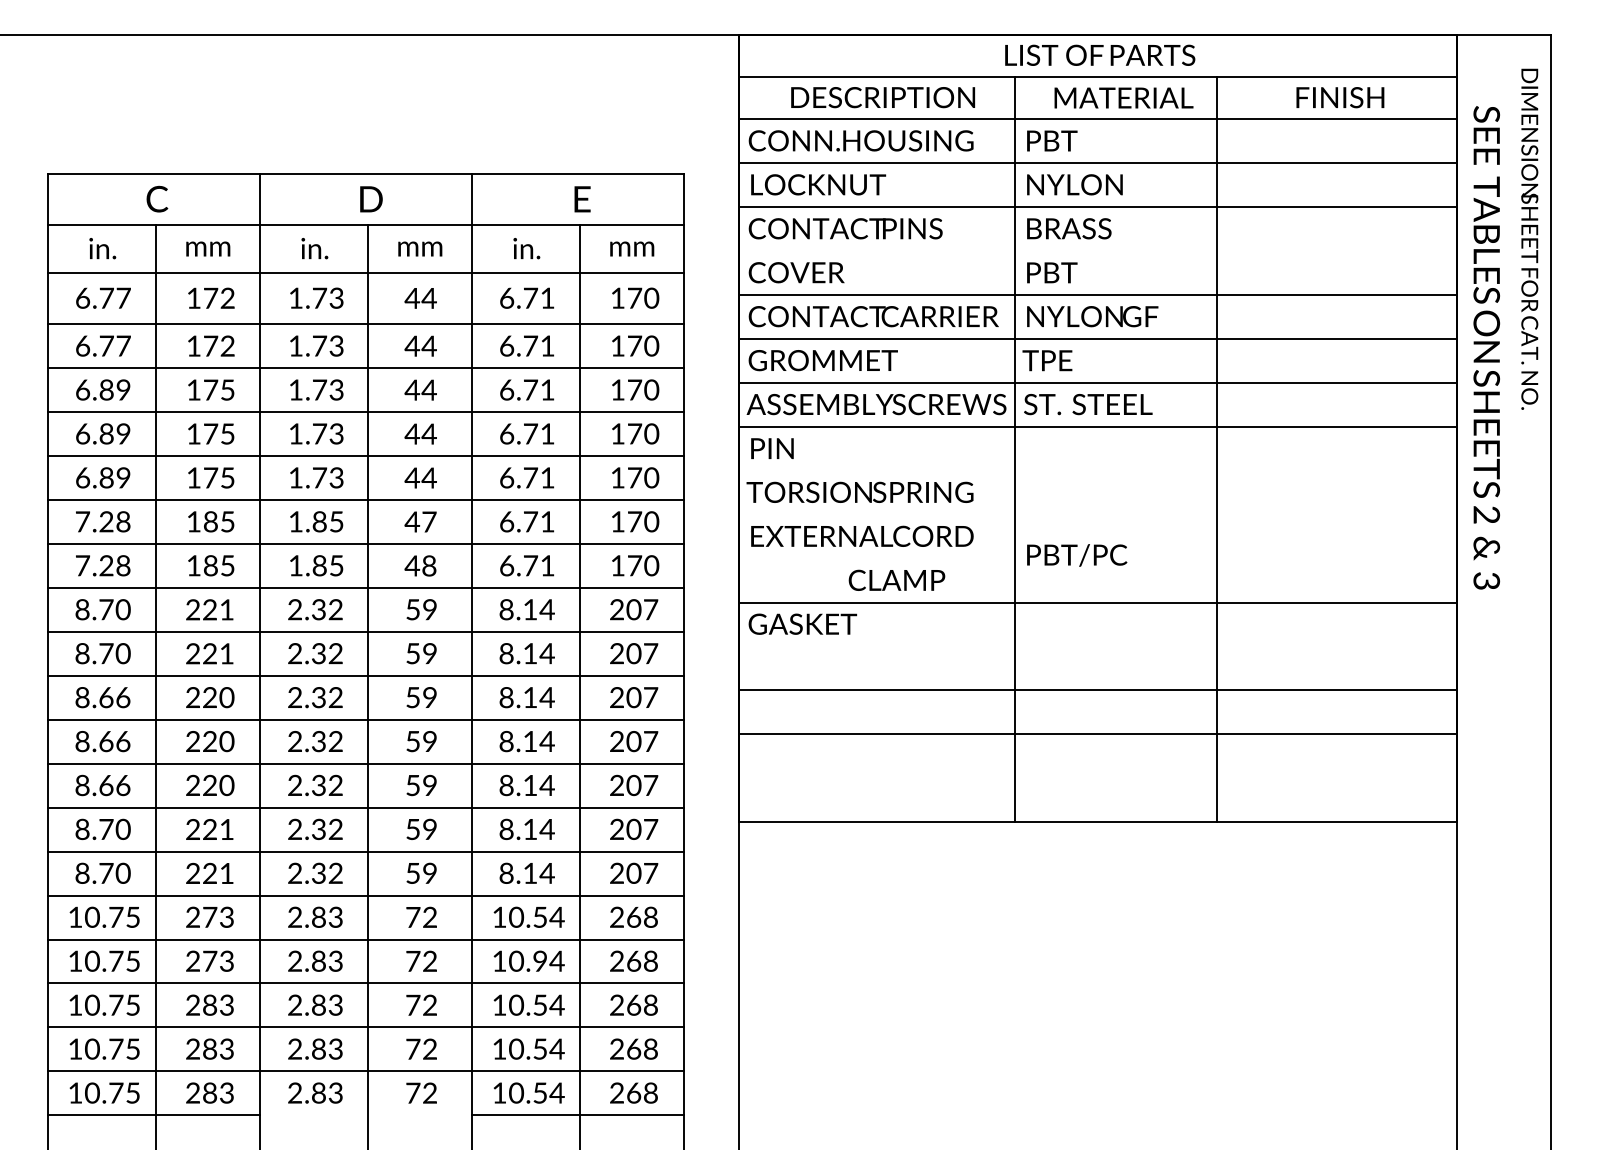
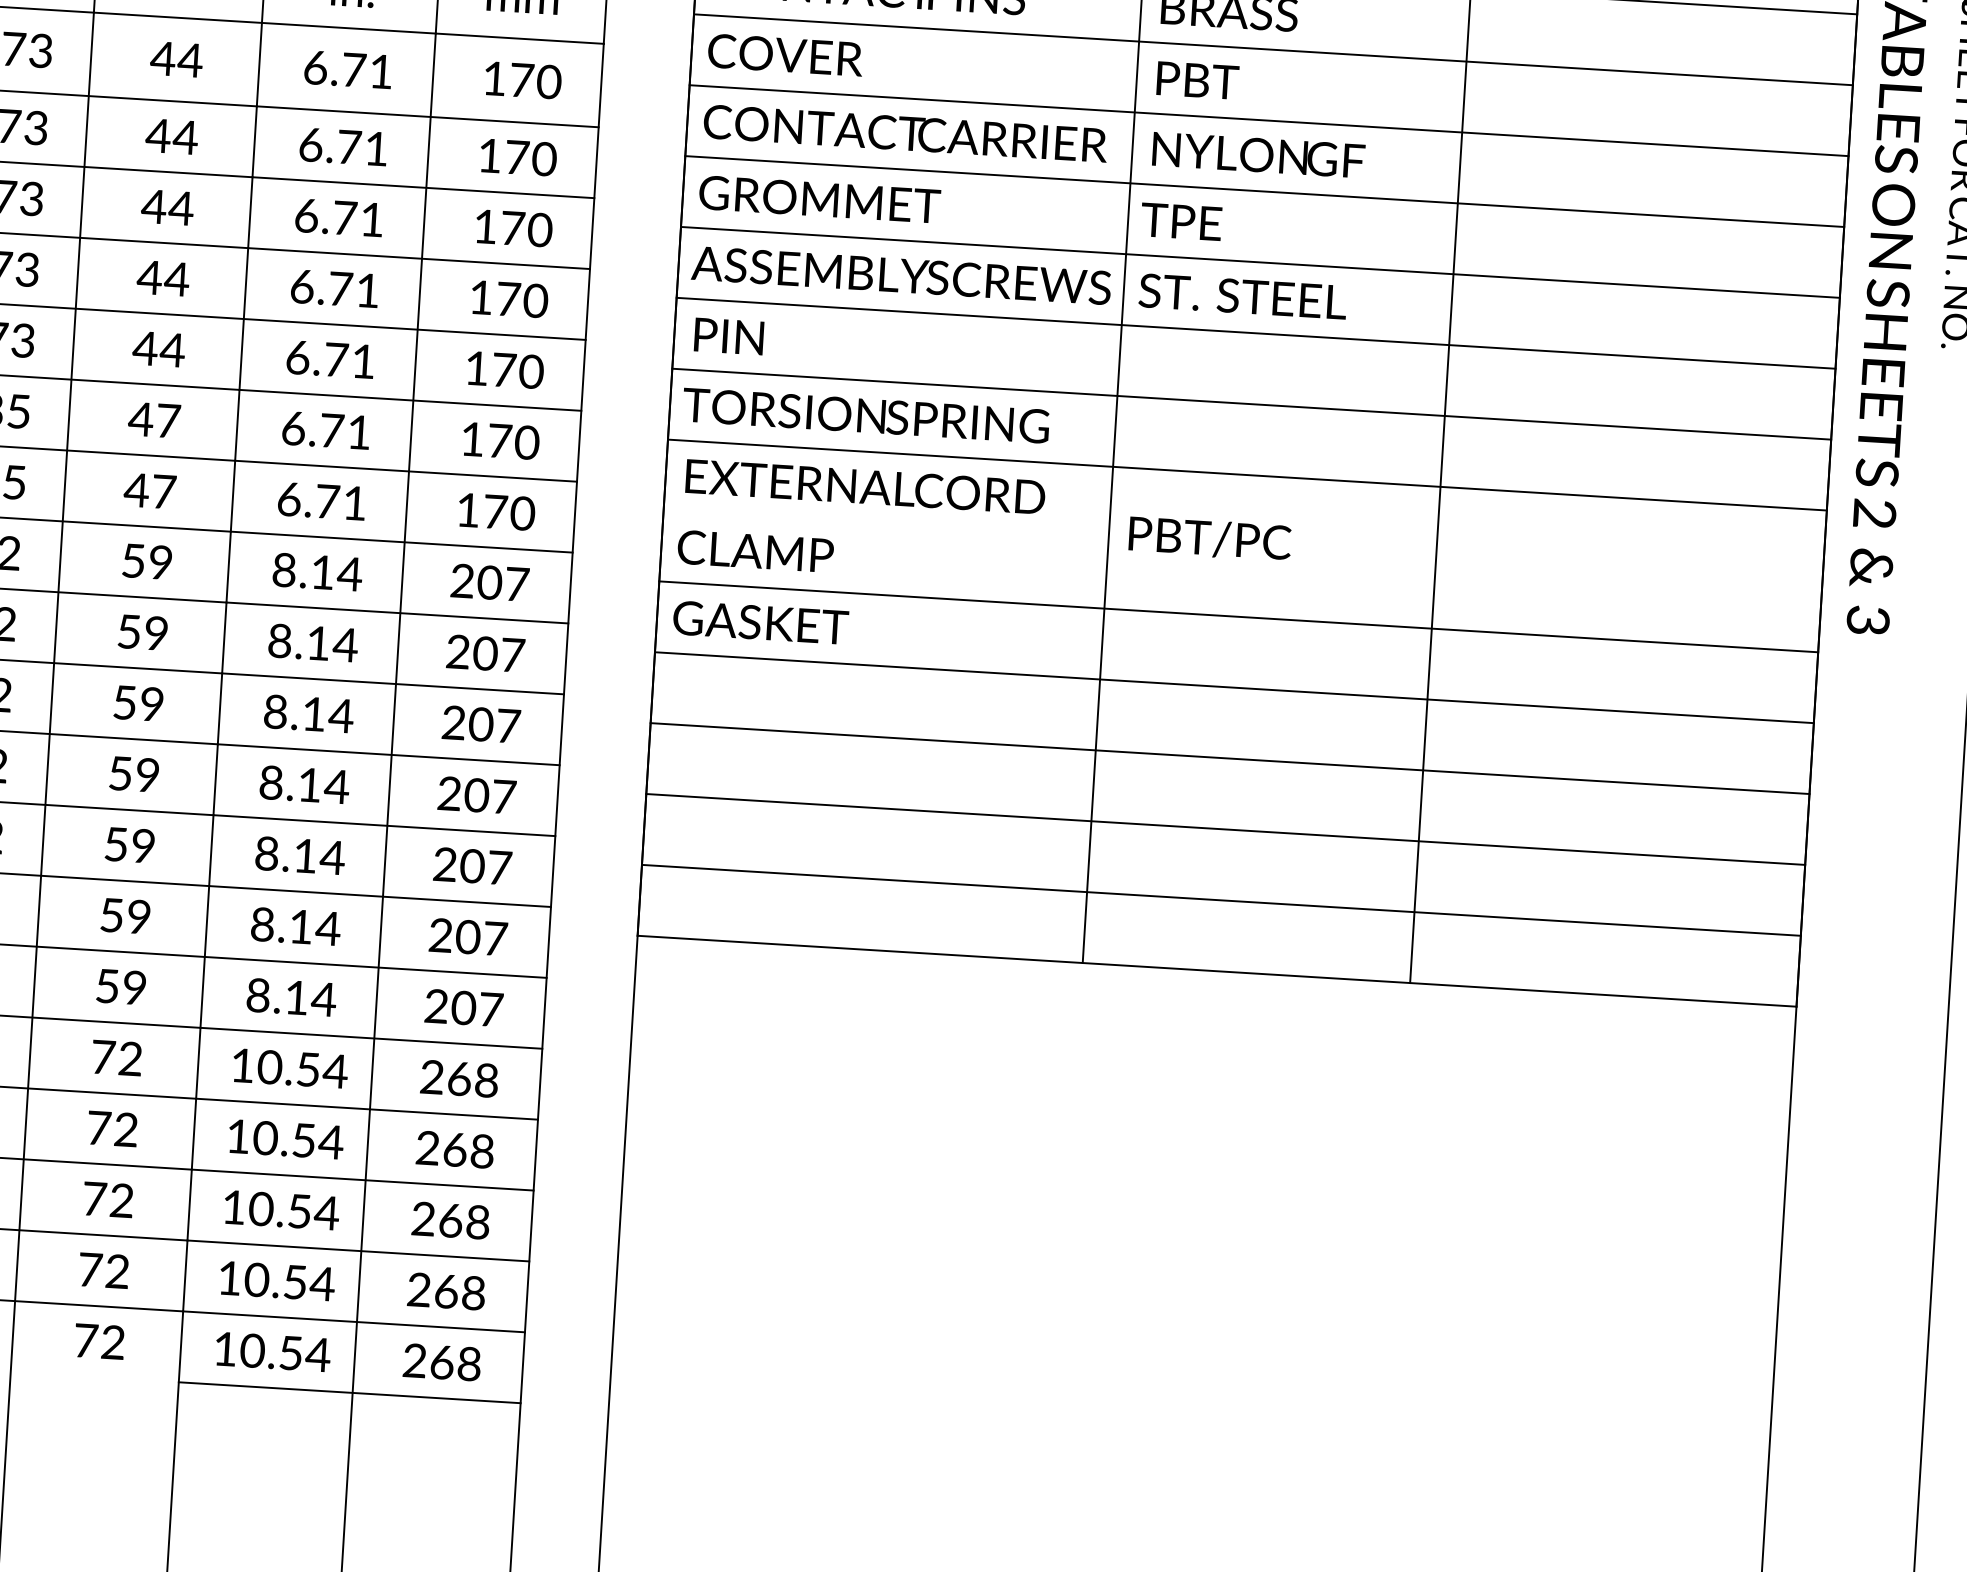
line: (1097, 250) -> (1273, 48), added
line: (1097, 470) -> (1251, 403), added
line: (1097, 514) -> (1246, 474), added
text: (429, 565) -> (164, 491), 48 -> 47
text: (896, 579) -> (755, 549), moved
line: (1097, 646) -> (1233, 687), added
line: (1097, 778) -> (1220, 900), added
text: (539, 960) -> (302, 1139), 10.94 -> 10.54

